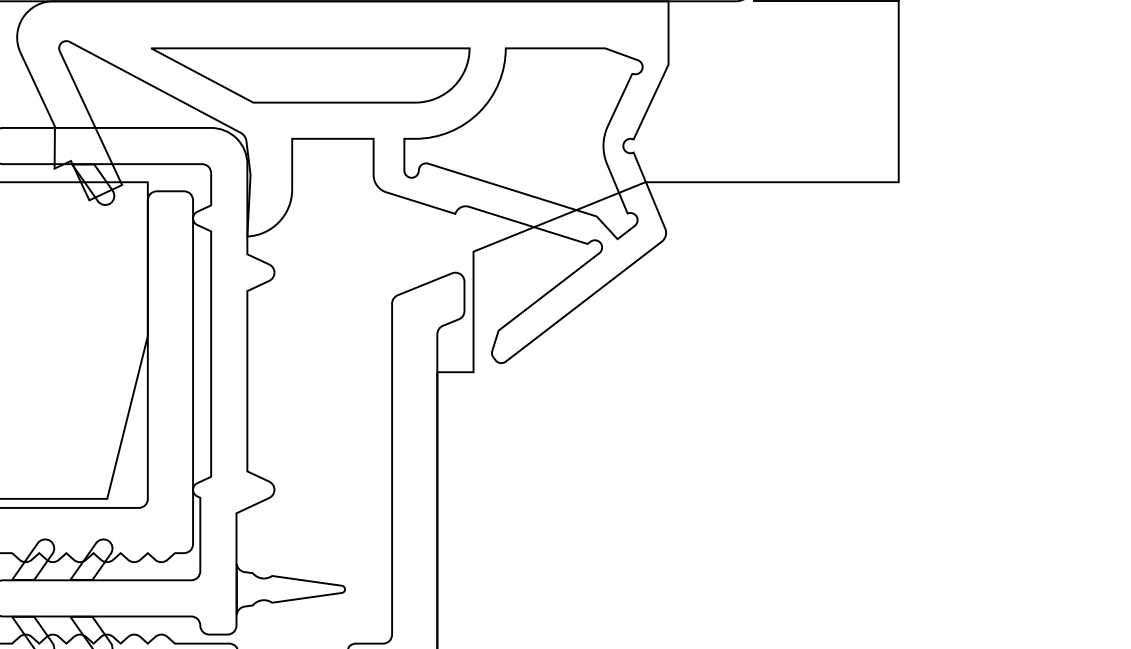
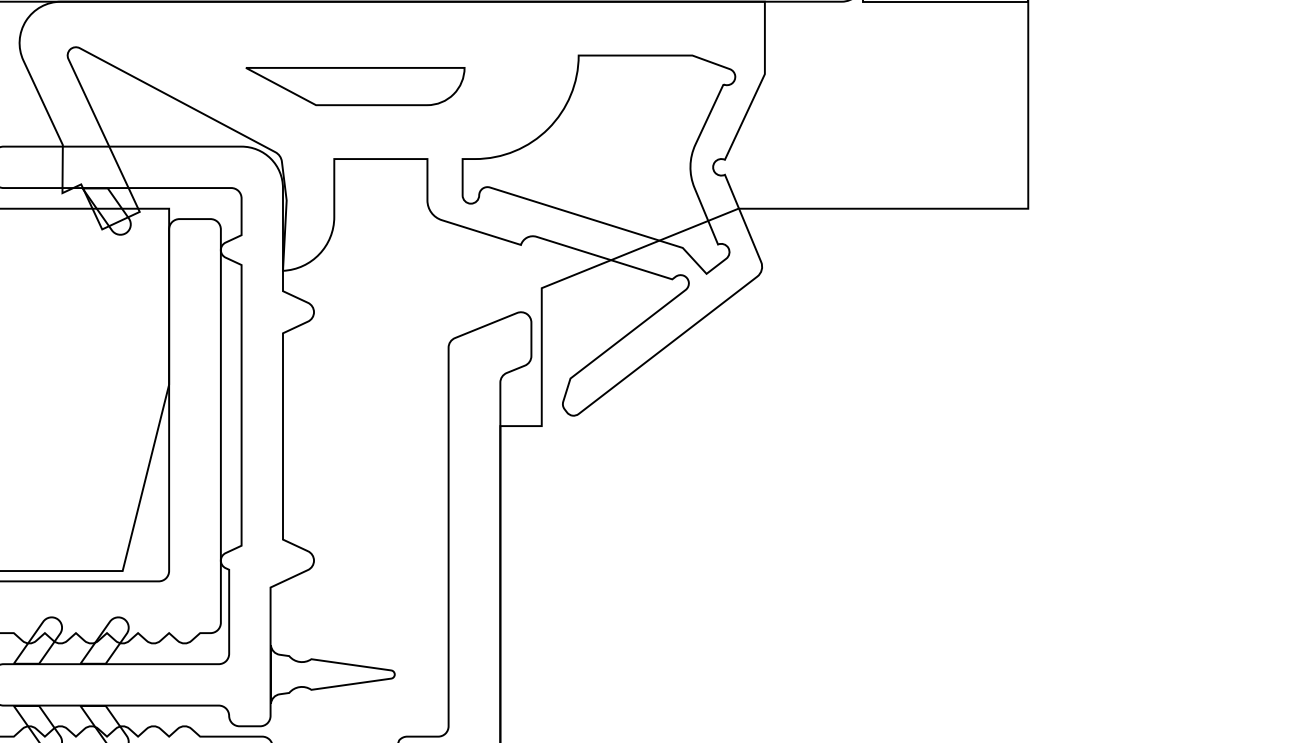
part: (310, 75) -> (355, 86), size x0.6

